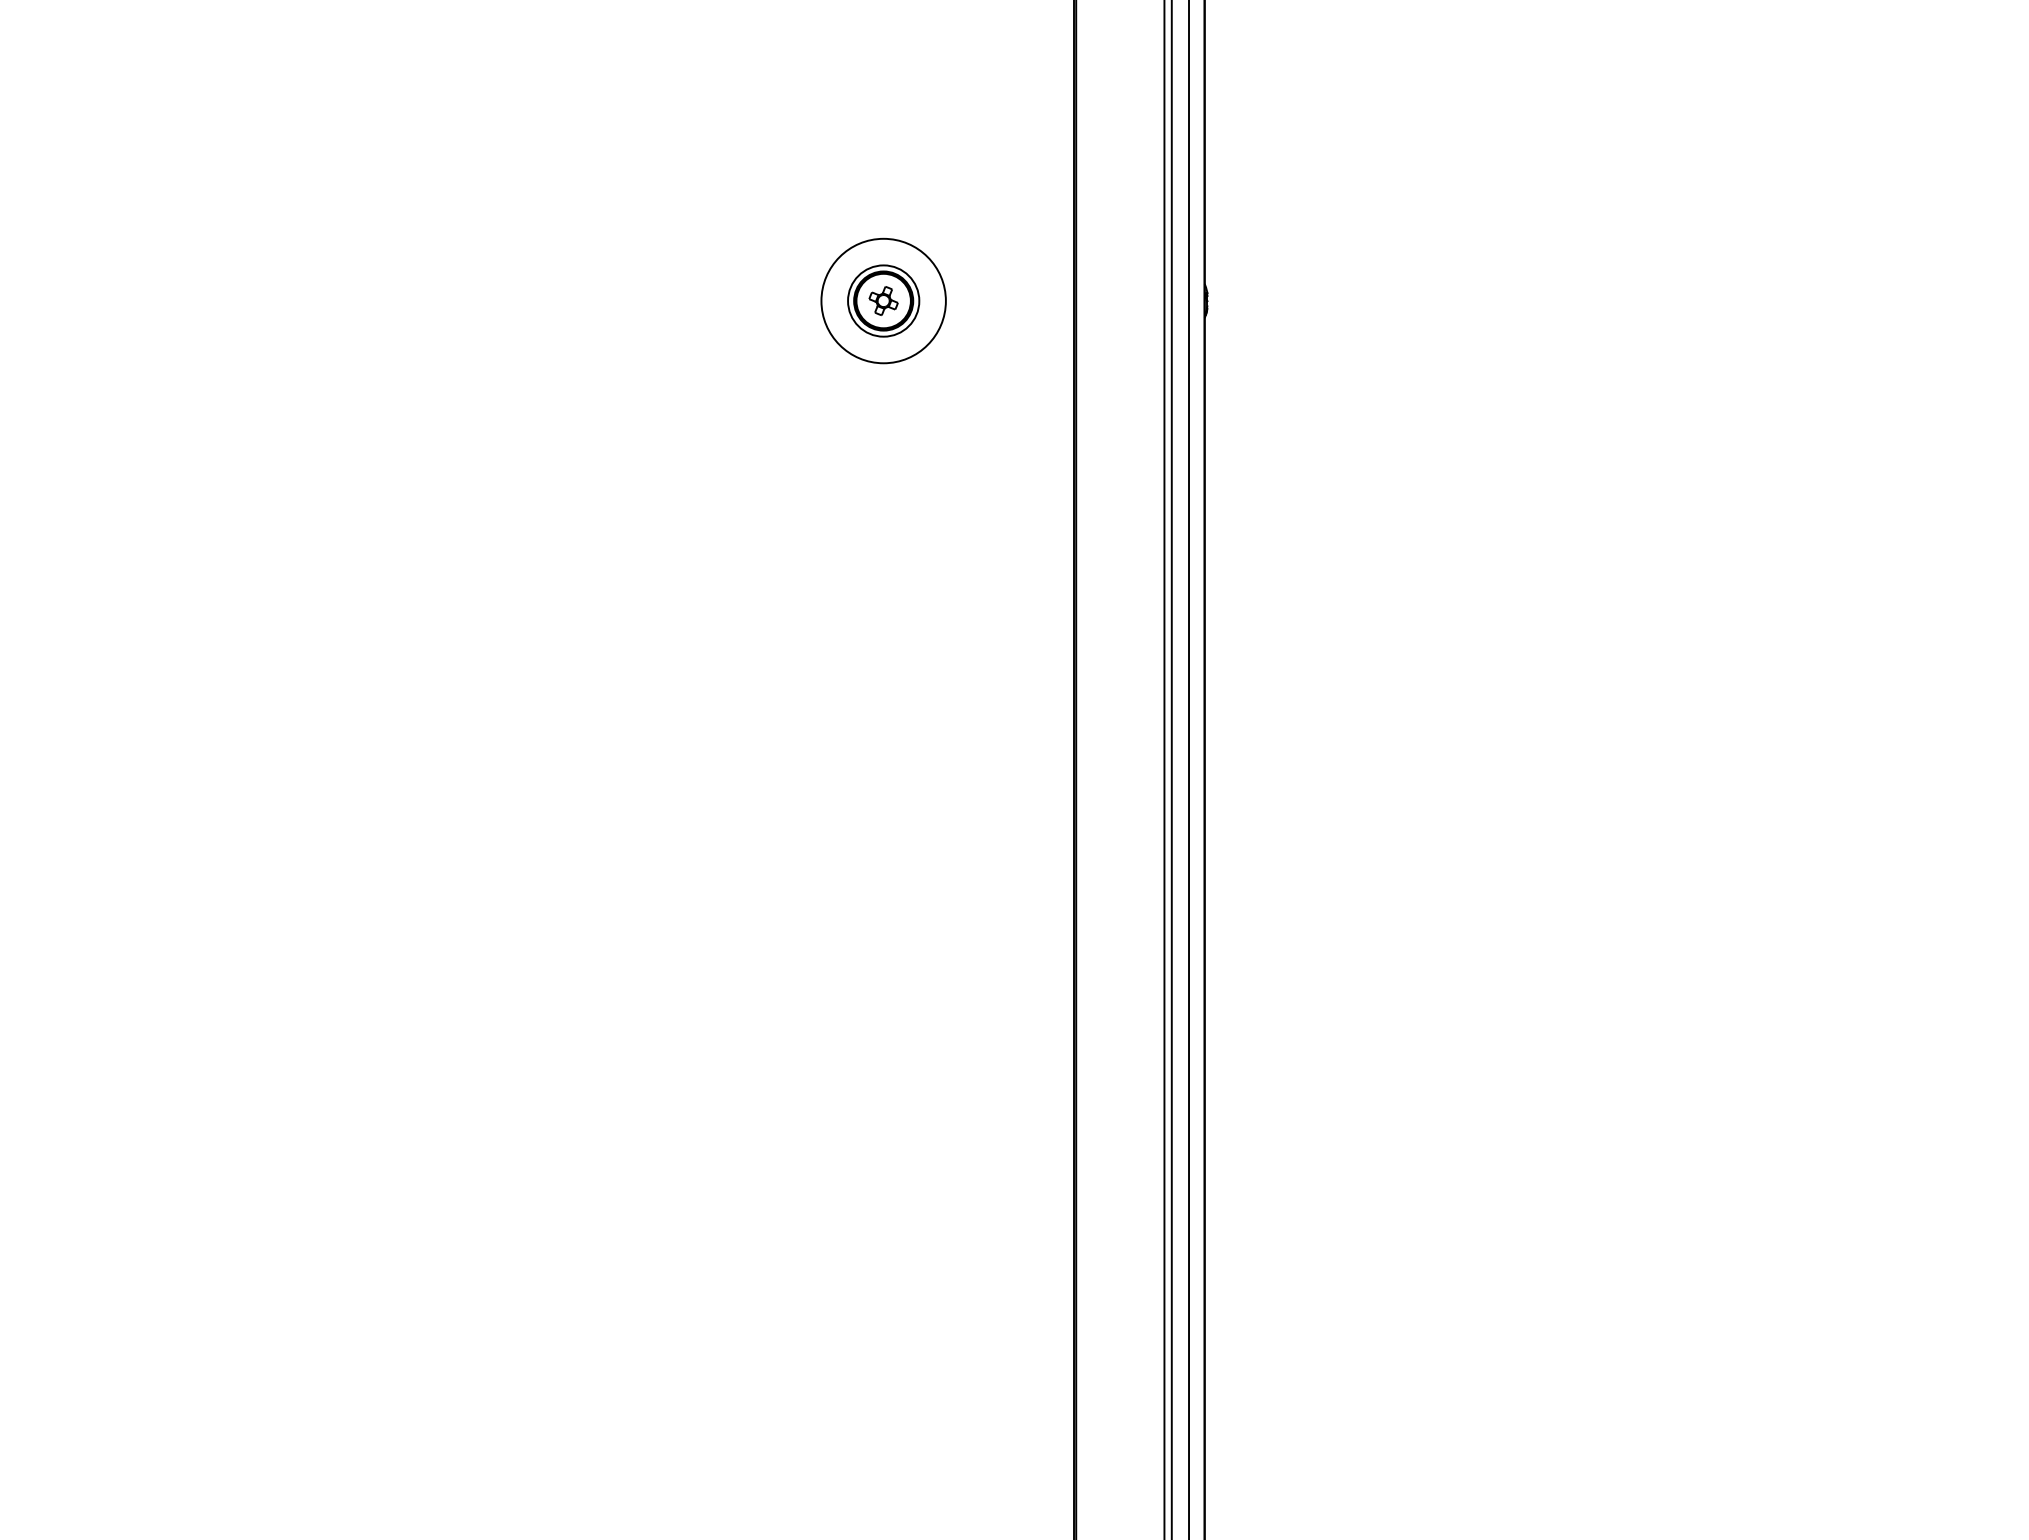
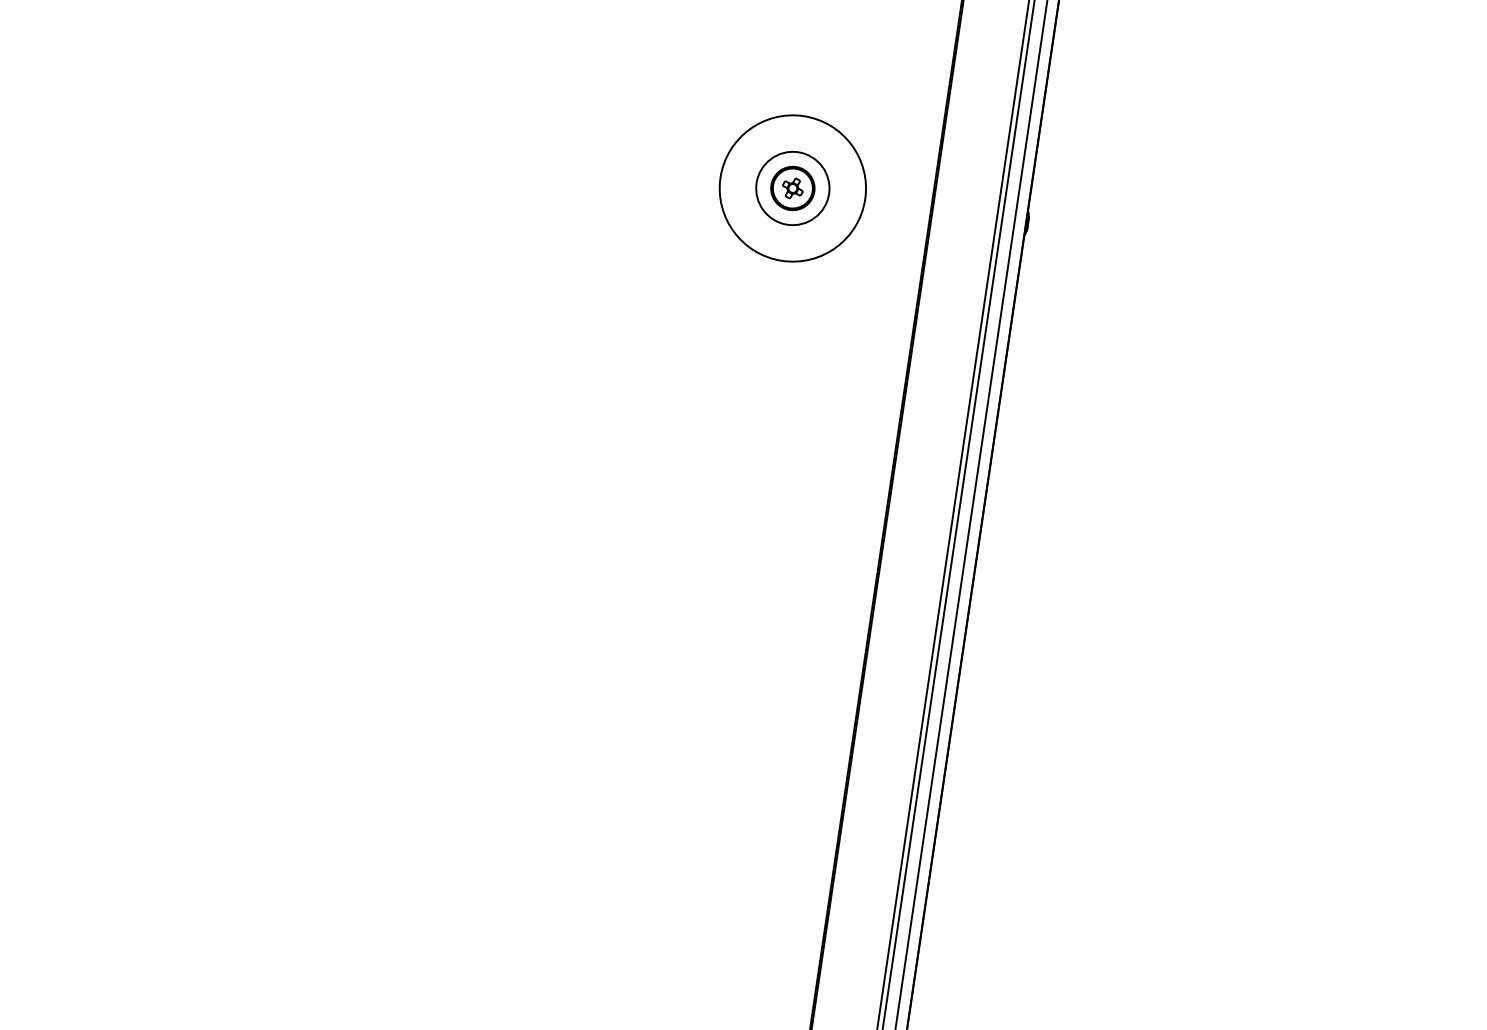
circle: (883, 300) -> (792, 188), size x1.4
circle: (883, 300) -> (792, 188), size x1.6

